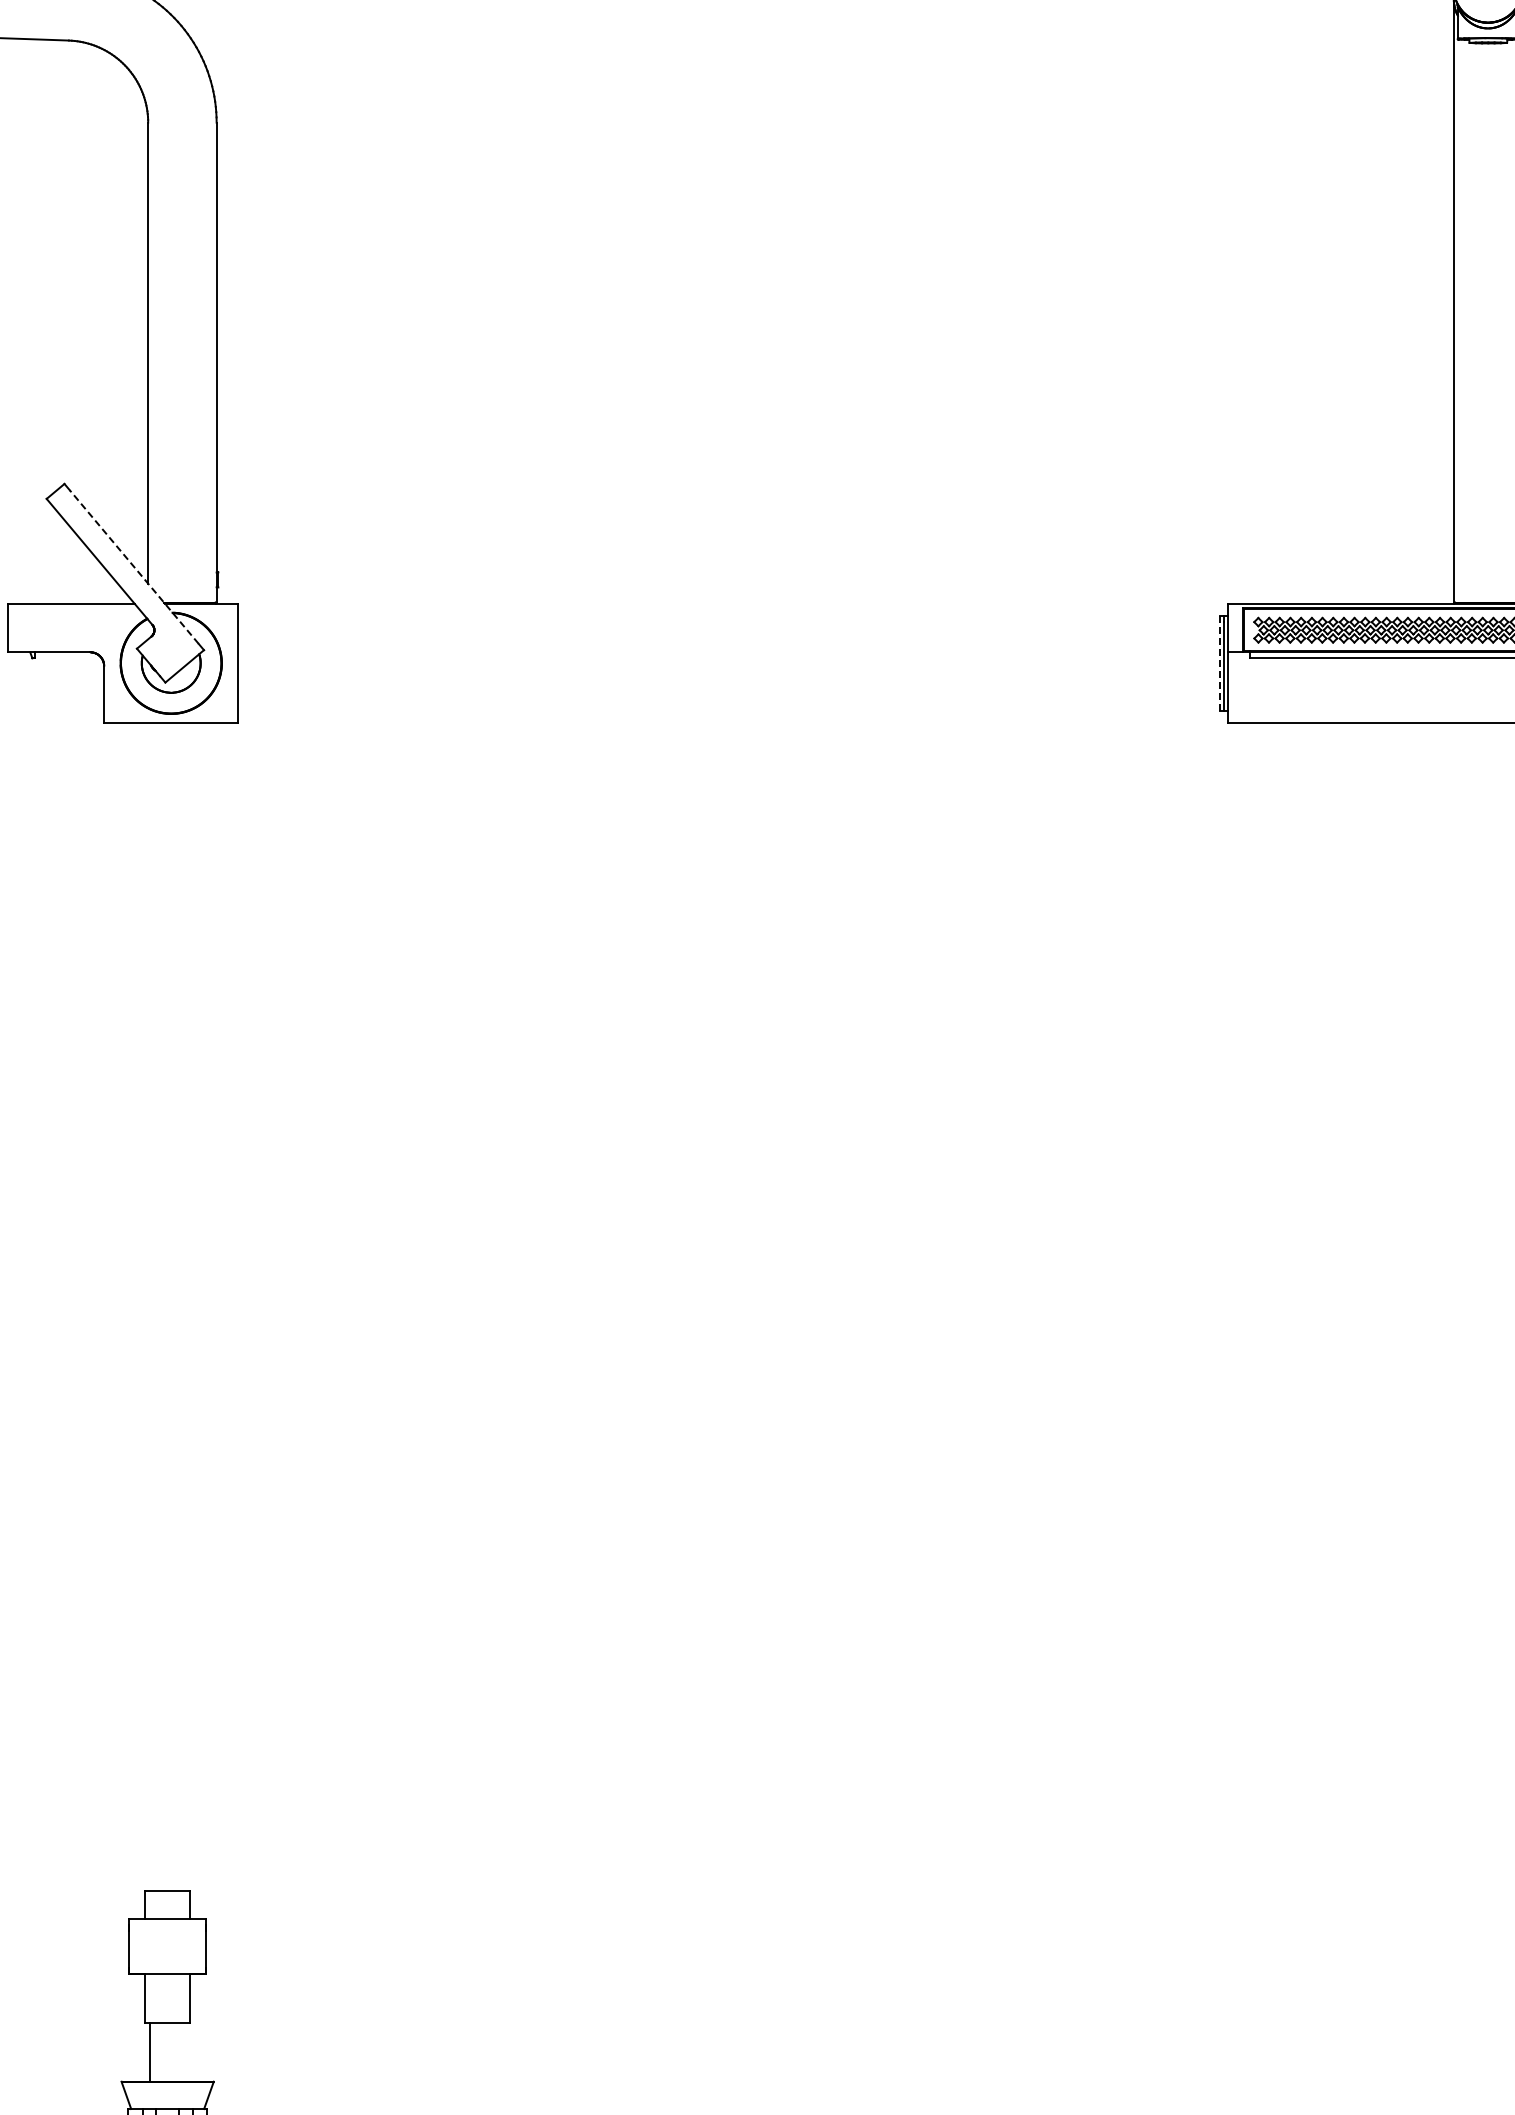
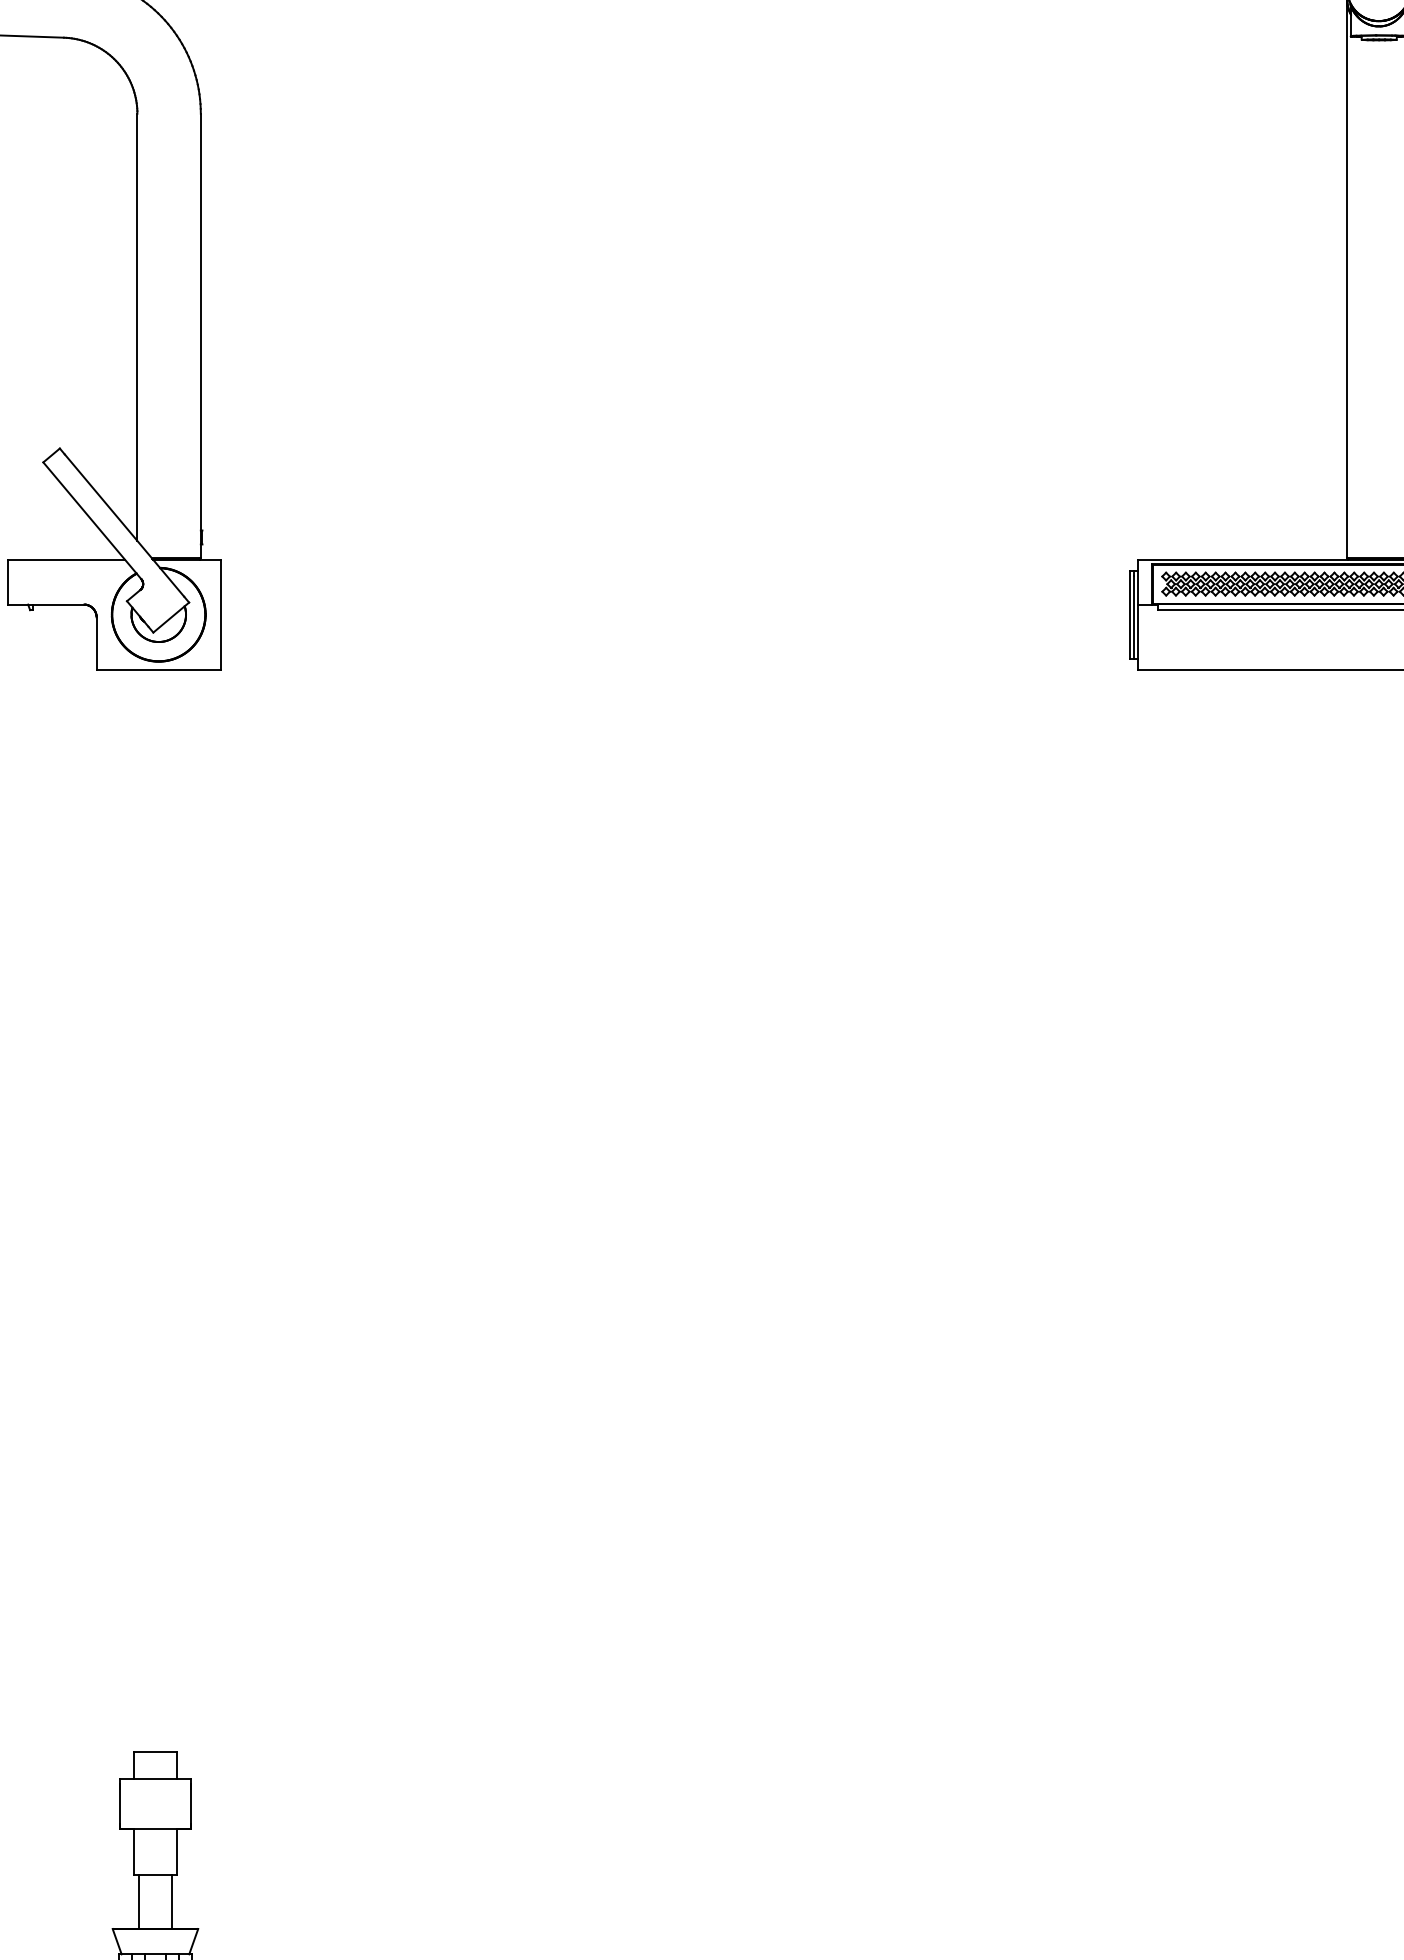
line: (133, 566) -> (123, 525), dashed -> solid
line: (1219, 662) -> (1130, 613), dashed -> solid
line: (185, 2052) -> (171, 1901), added

